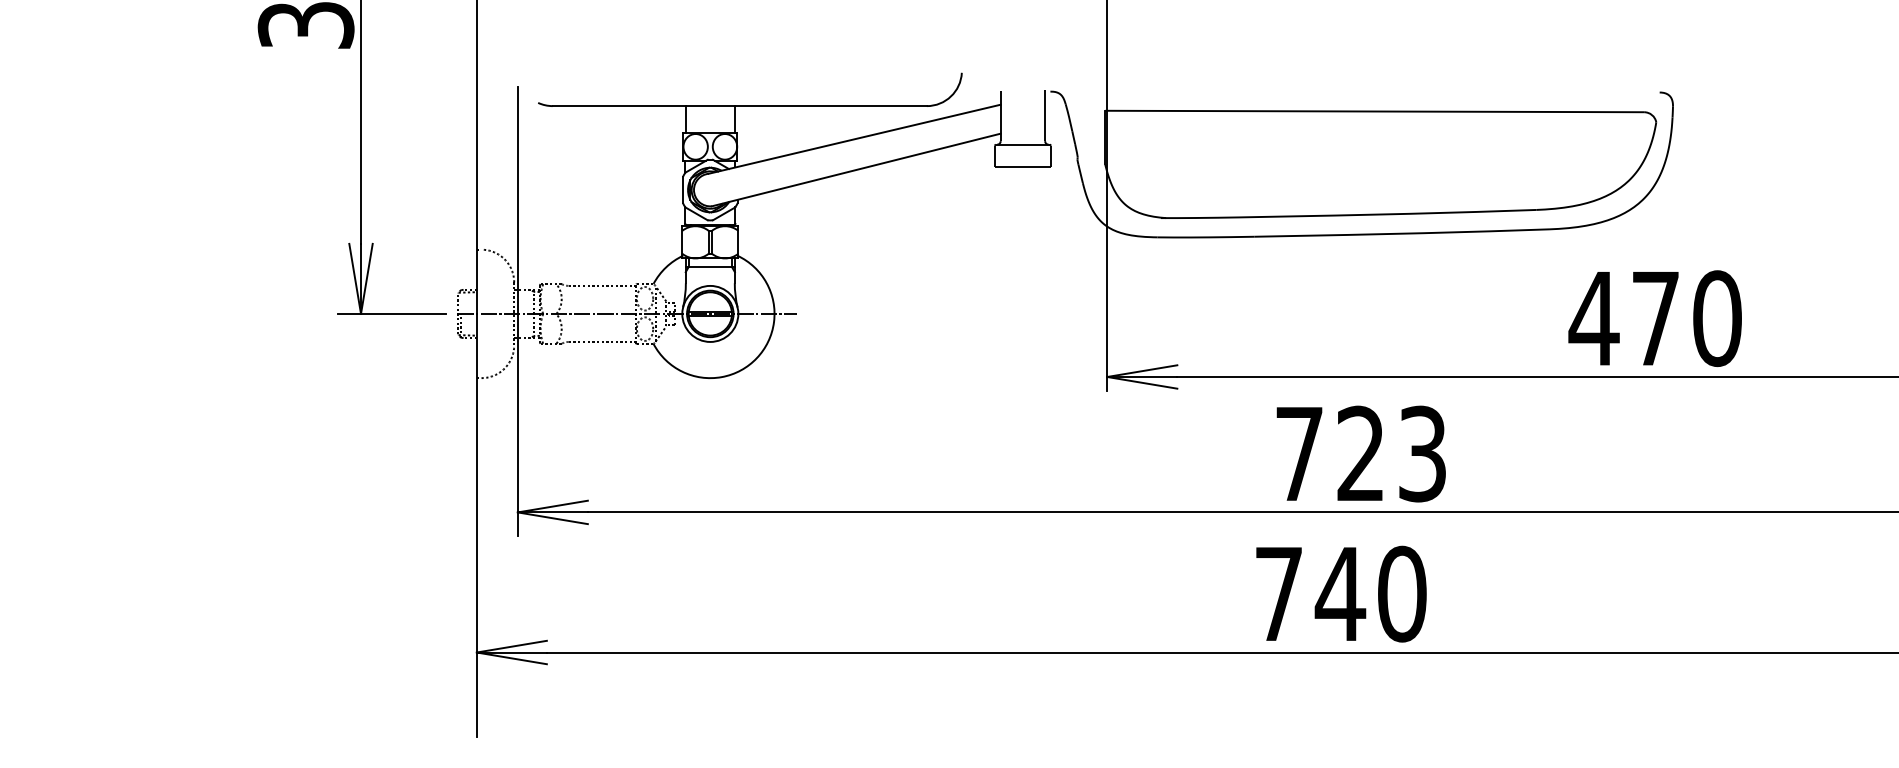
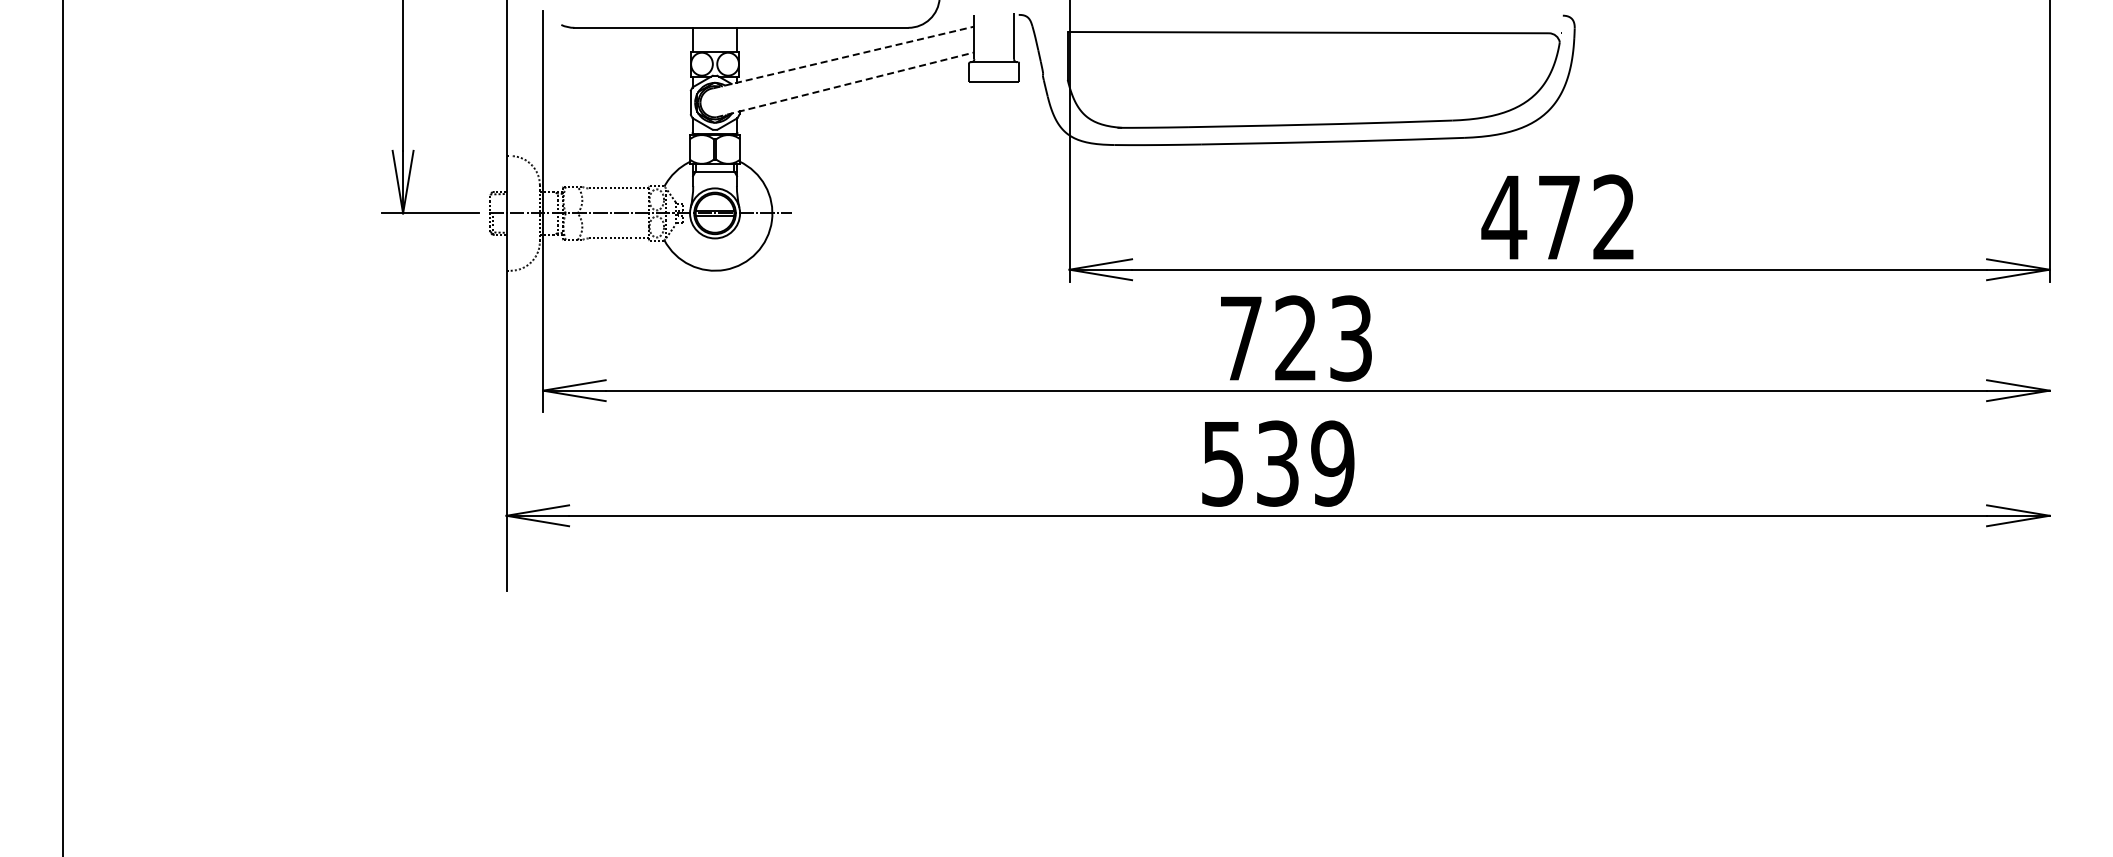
line: (855, 139) -> (844, 57), solid -> dashed
line: (856, 169) -> (845, 84), solid -> dashed
text: (1717, 318) -> (1614, 217), 470 -> 472
text: (1341, 593) -> (1278, 463), 740 -> 539

